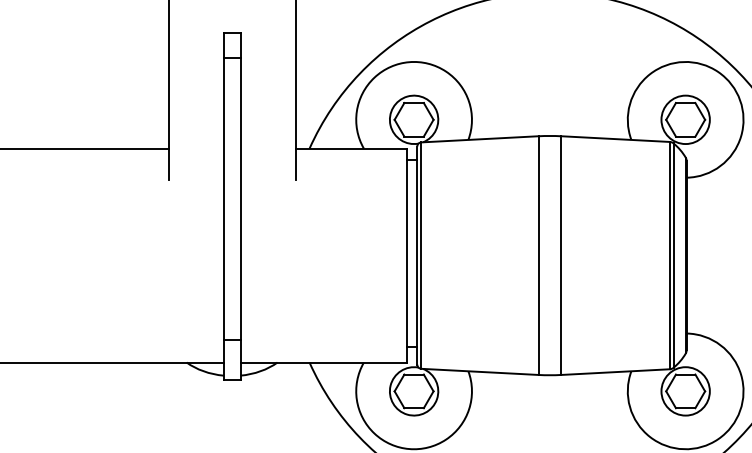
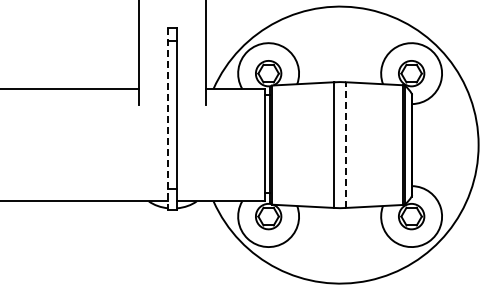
line: (223, 206) -> (168, 119), solid -> dashed
line: (560, 256) -> (345, 145), solid -> dashed

